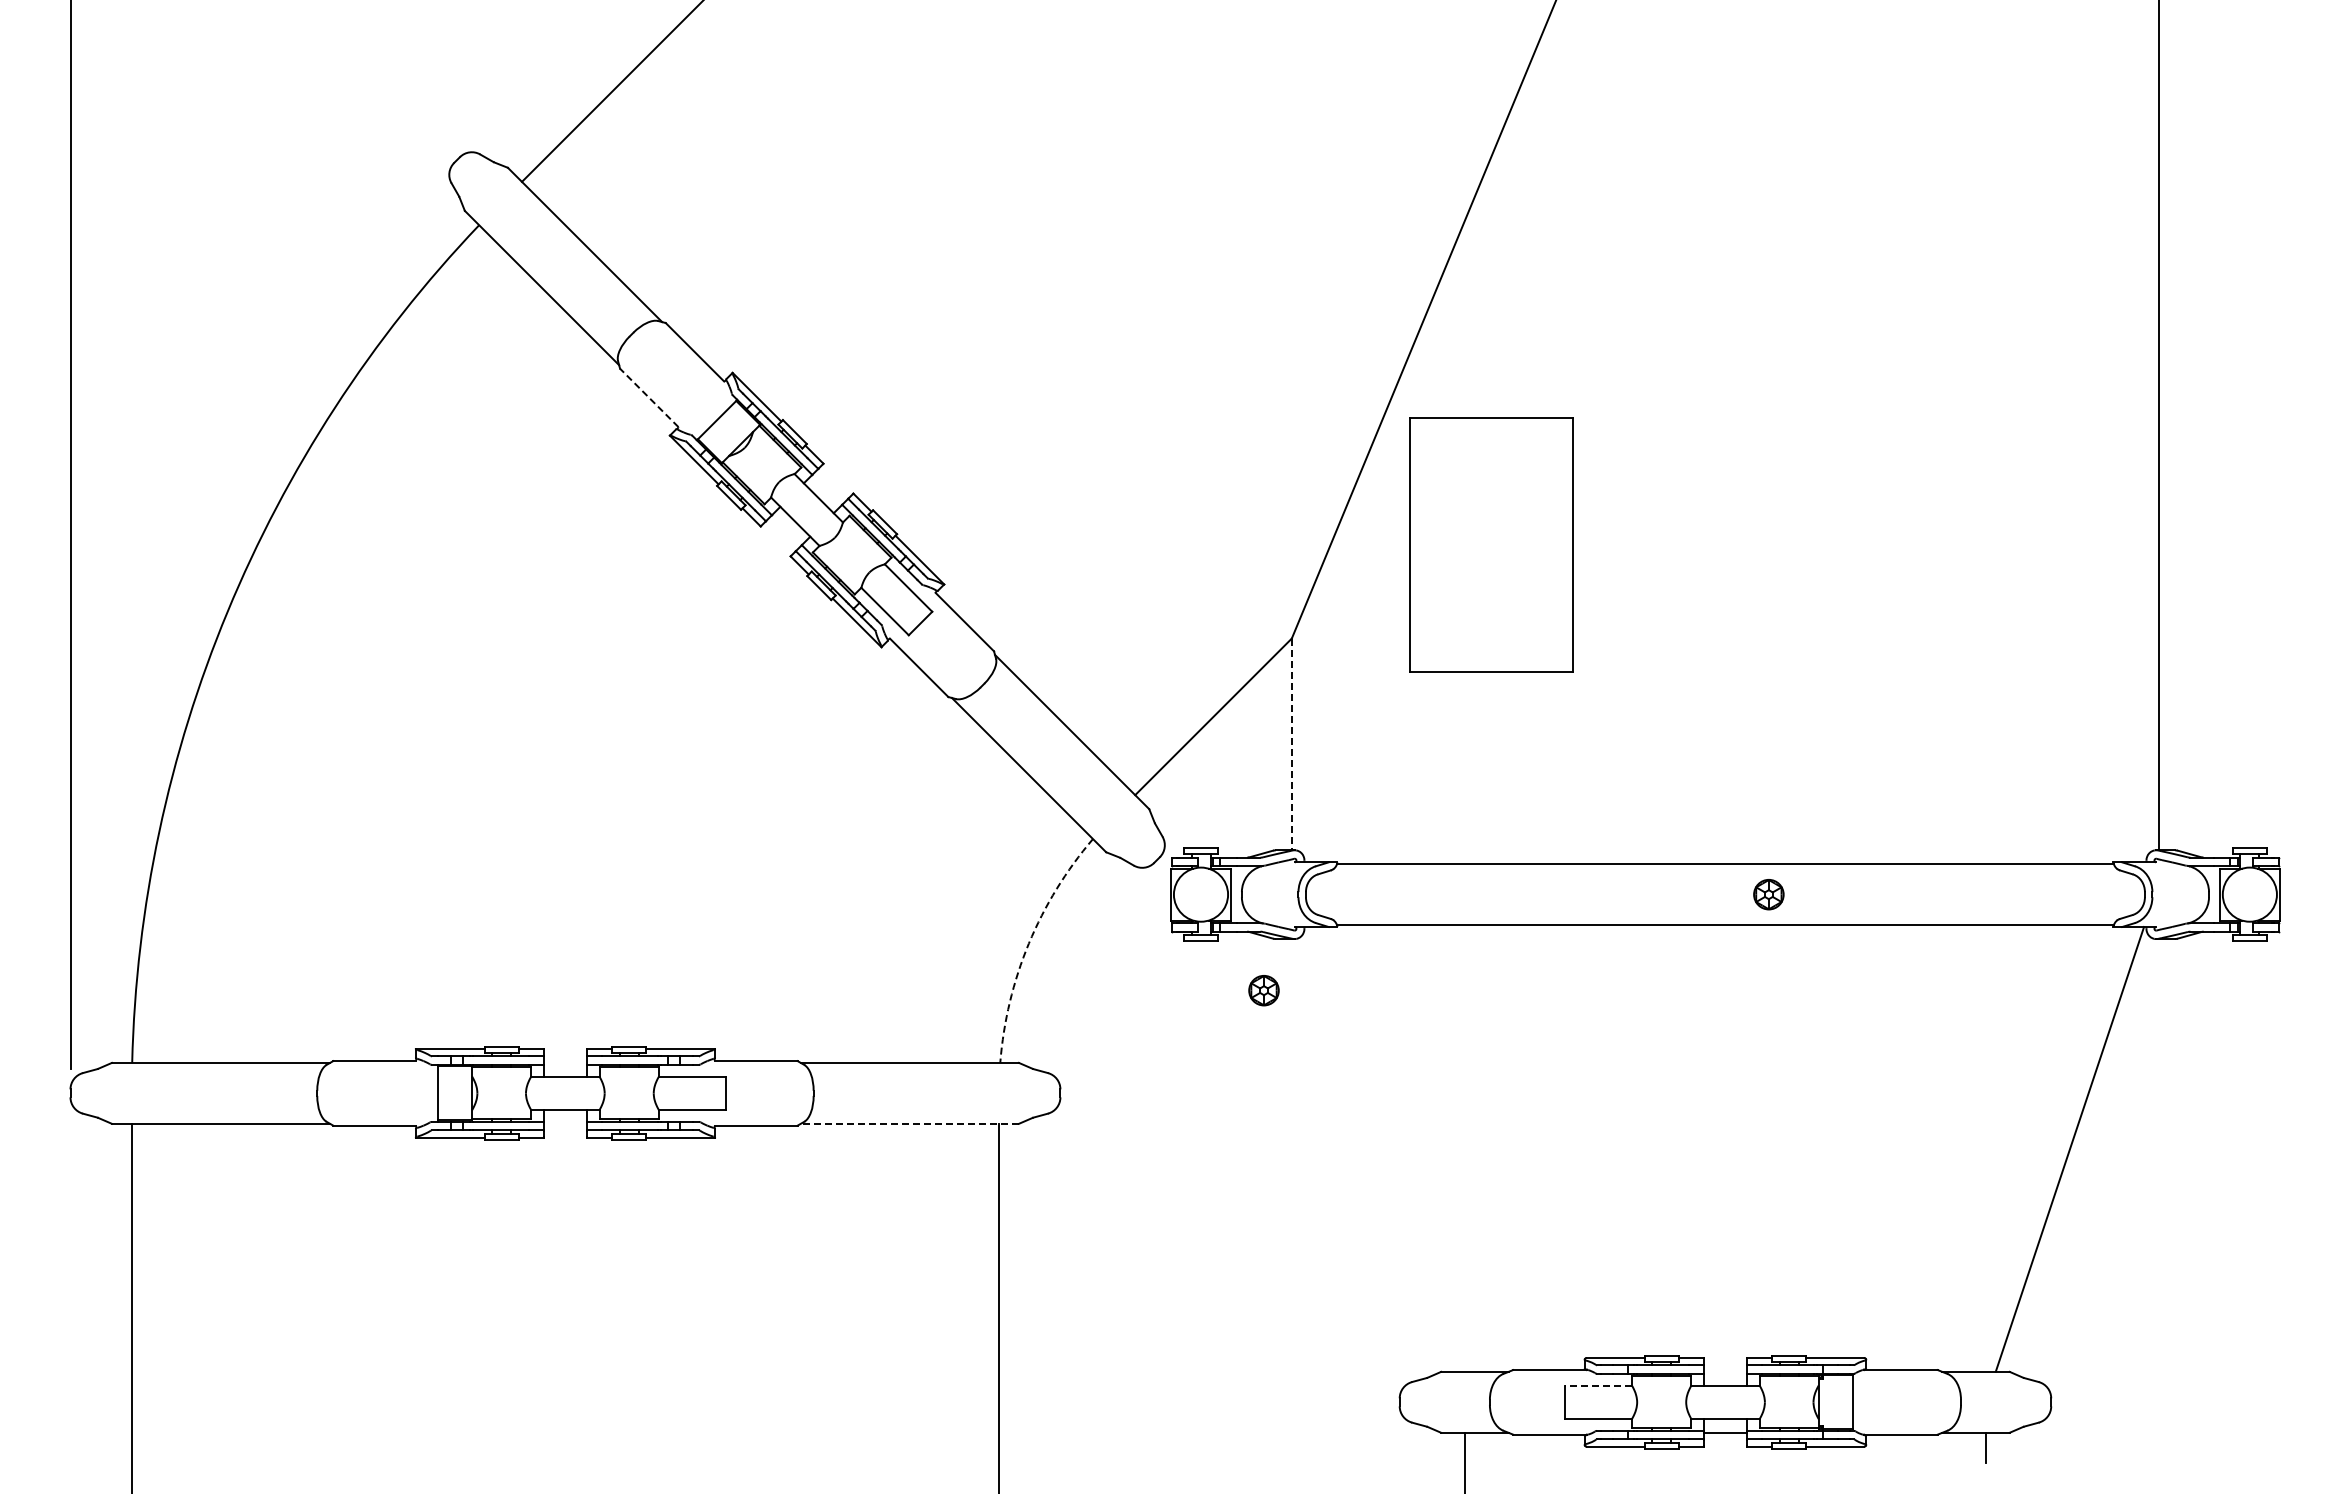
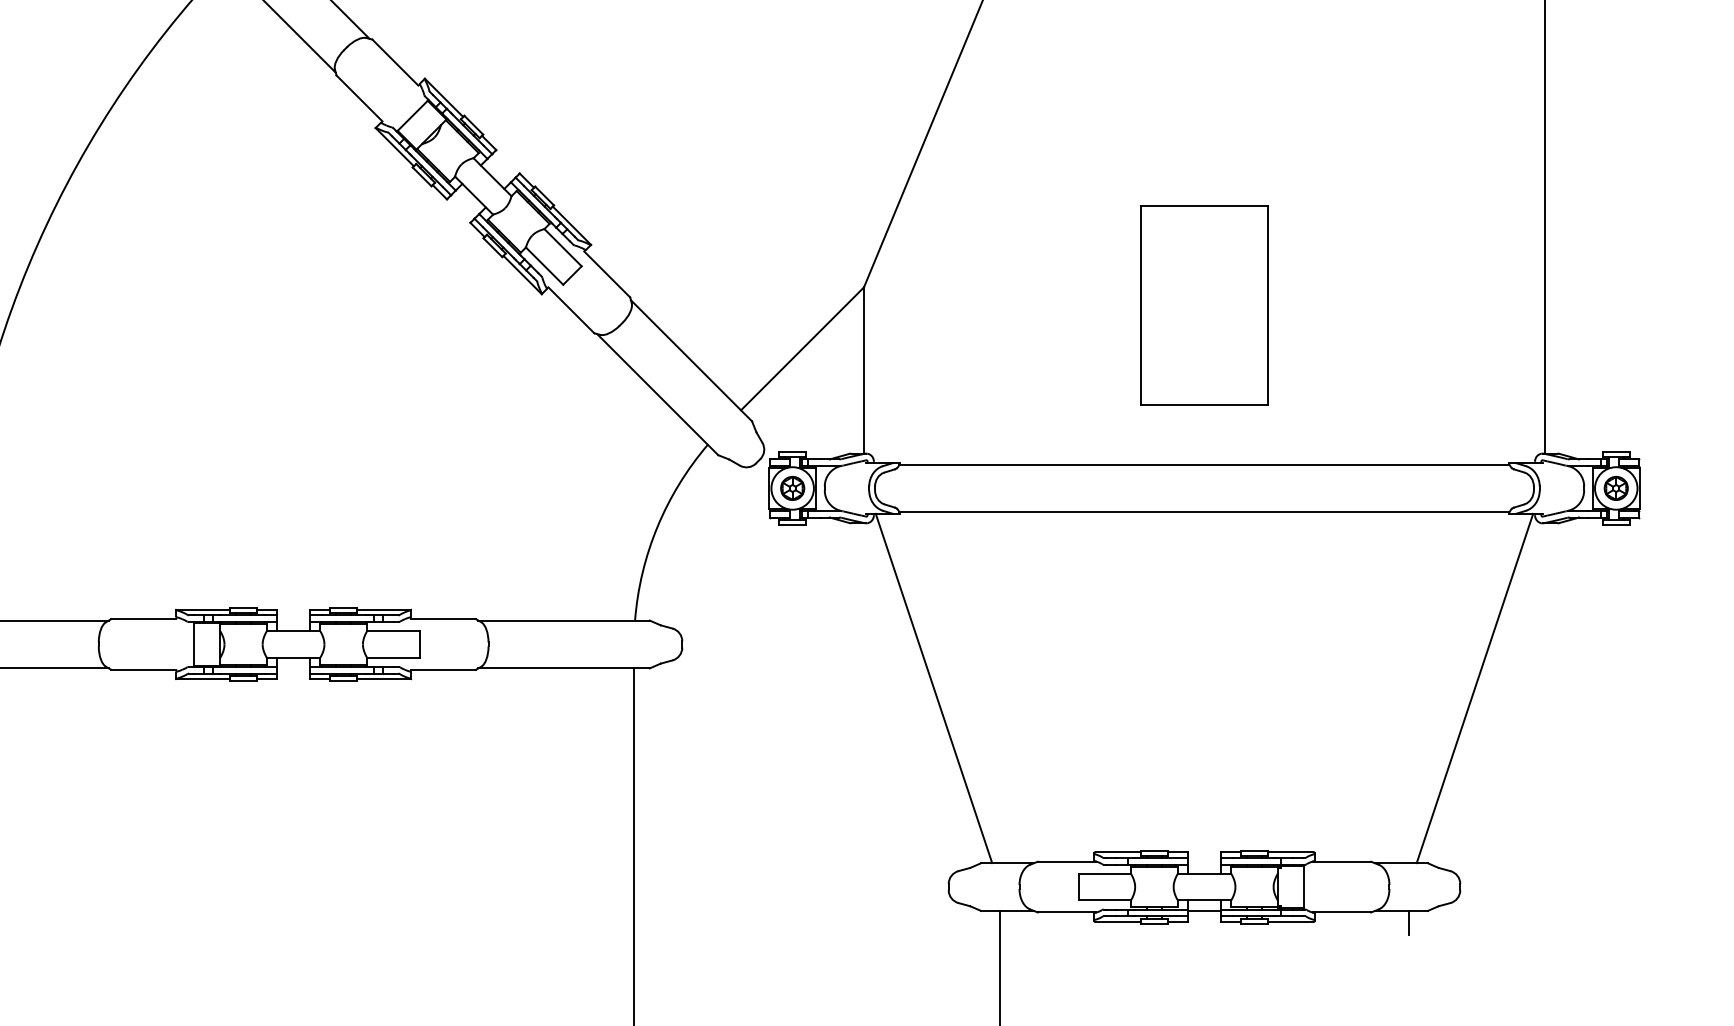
line: (648, 397) -> (358, 98), dashed -> solid
part: (1491, 544) -> (1204, 305), moved
line: (1291, 744) -> (863, 370), dashed -> solid
part: (1768, 894) -> (1615, 488), moved
arc: (1028, 943) -> (657, 526), dashed -> solid
part: (1263, 990) -> (792, 488), moved
line: (909, 1123) -> (563, 668), dashed -> solid
line: (1380, 1148) -> (933, 687), added
line: (1598, 1385) -> (1104, 873), dashed -> solid

